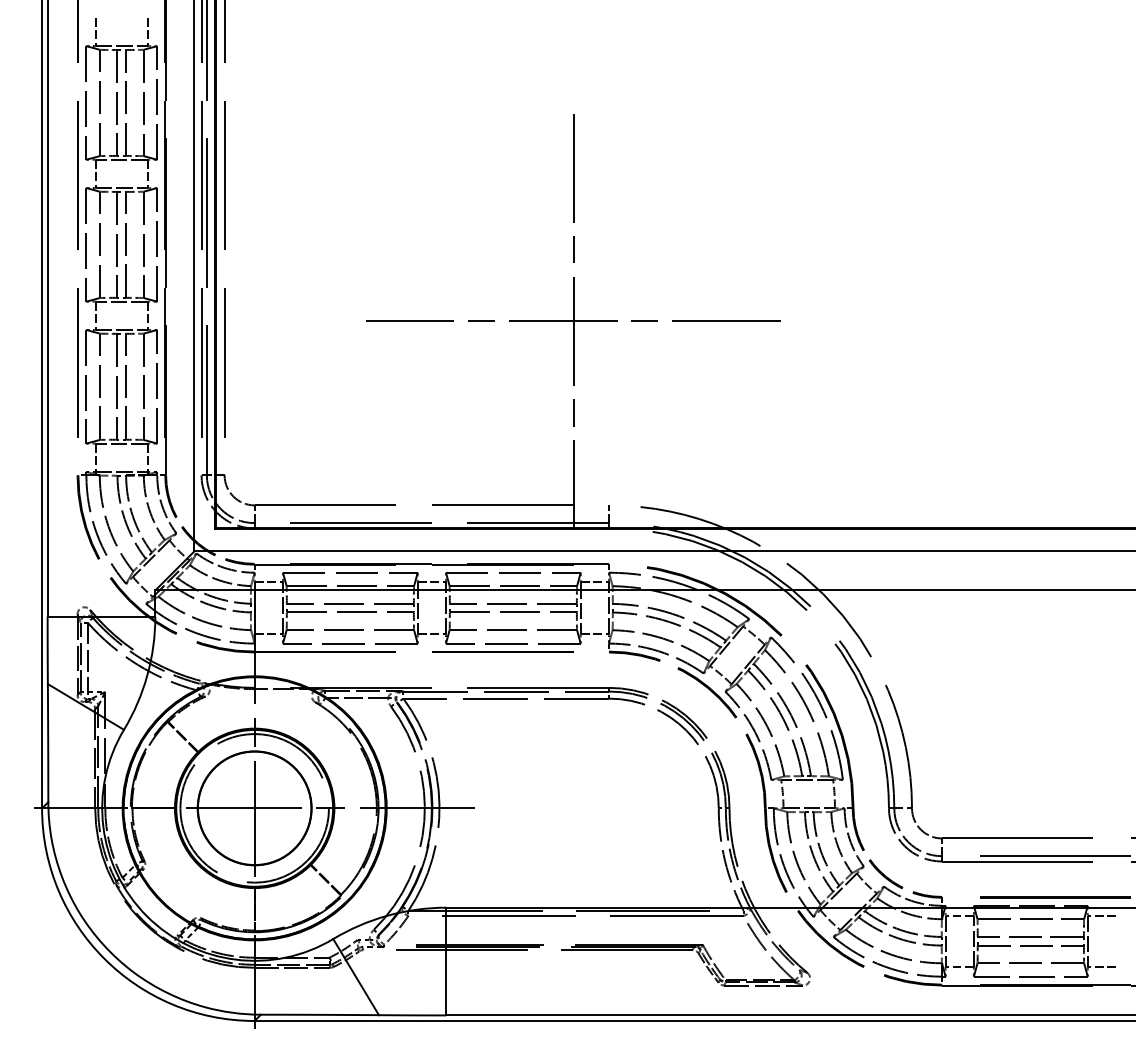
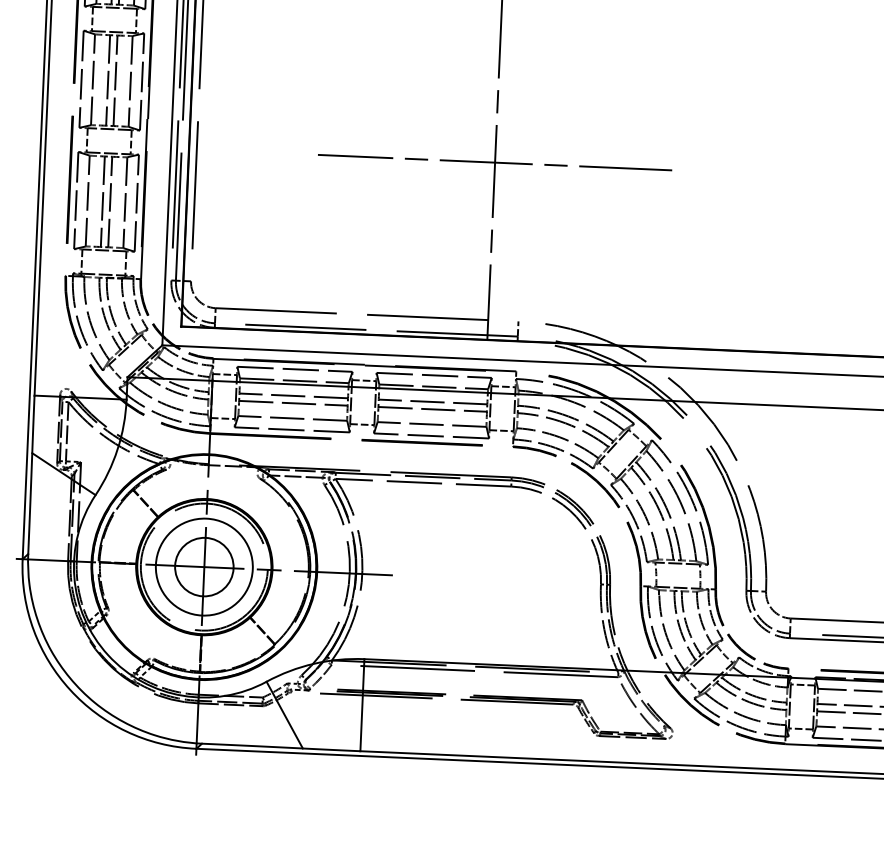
circle: (254, 808) -> (204, 567), size x0.6

